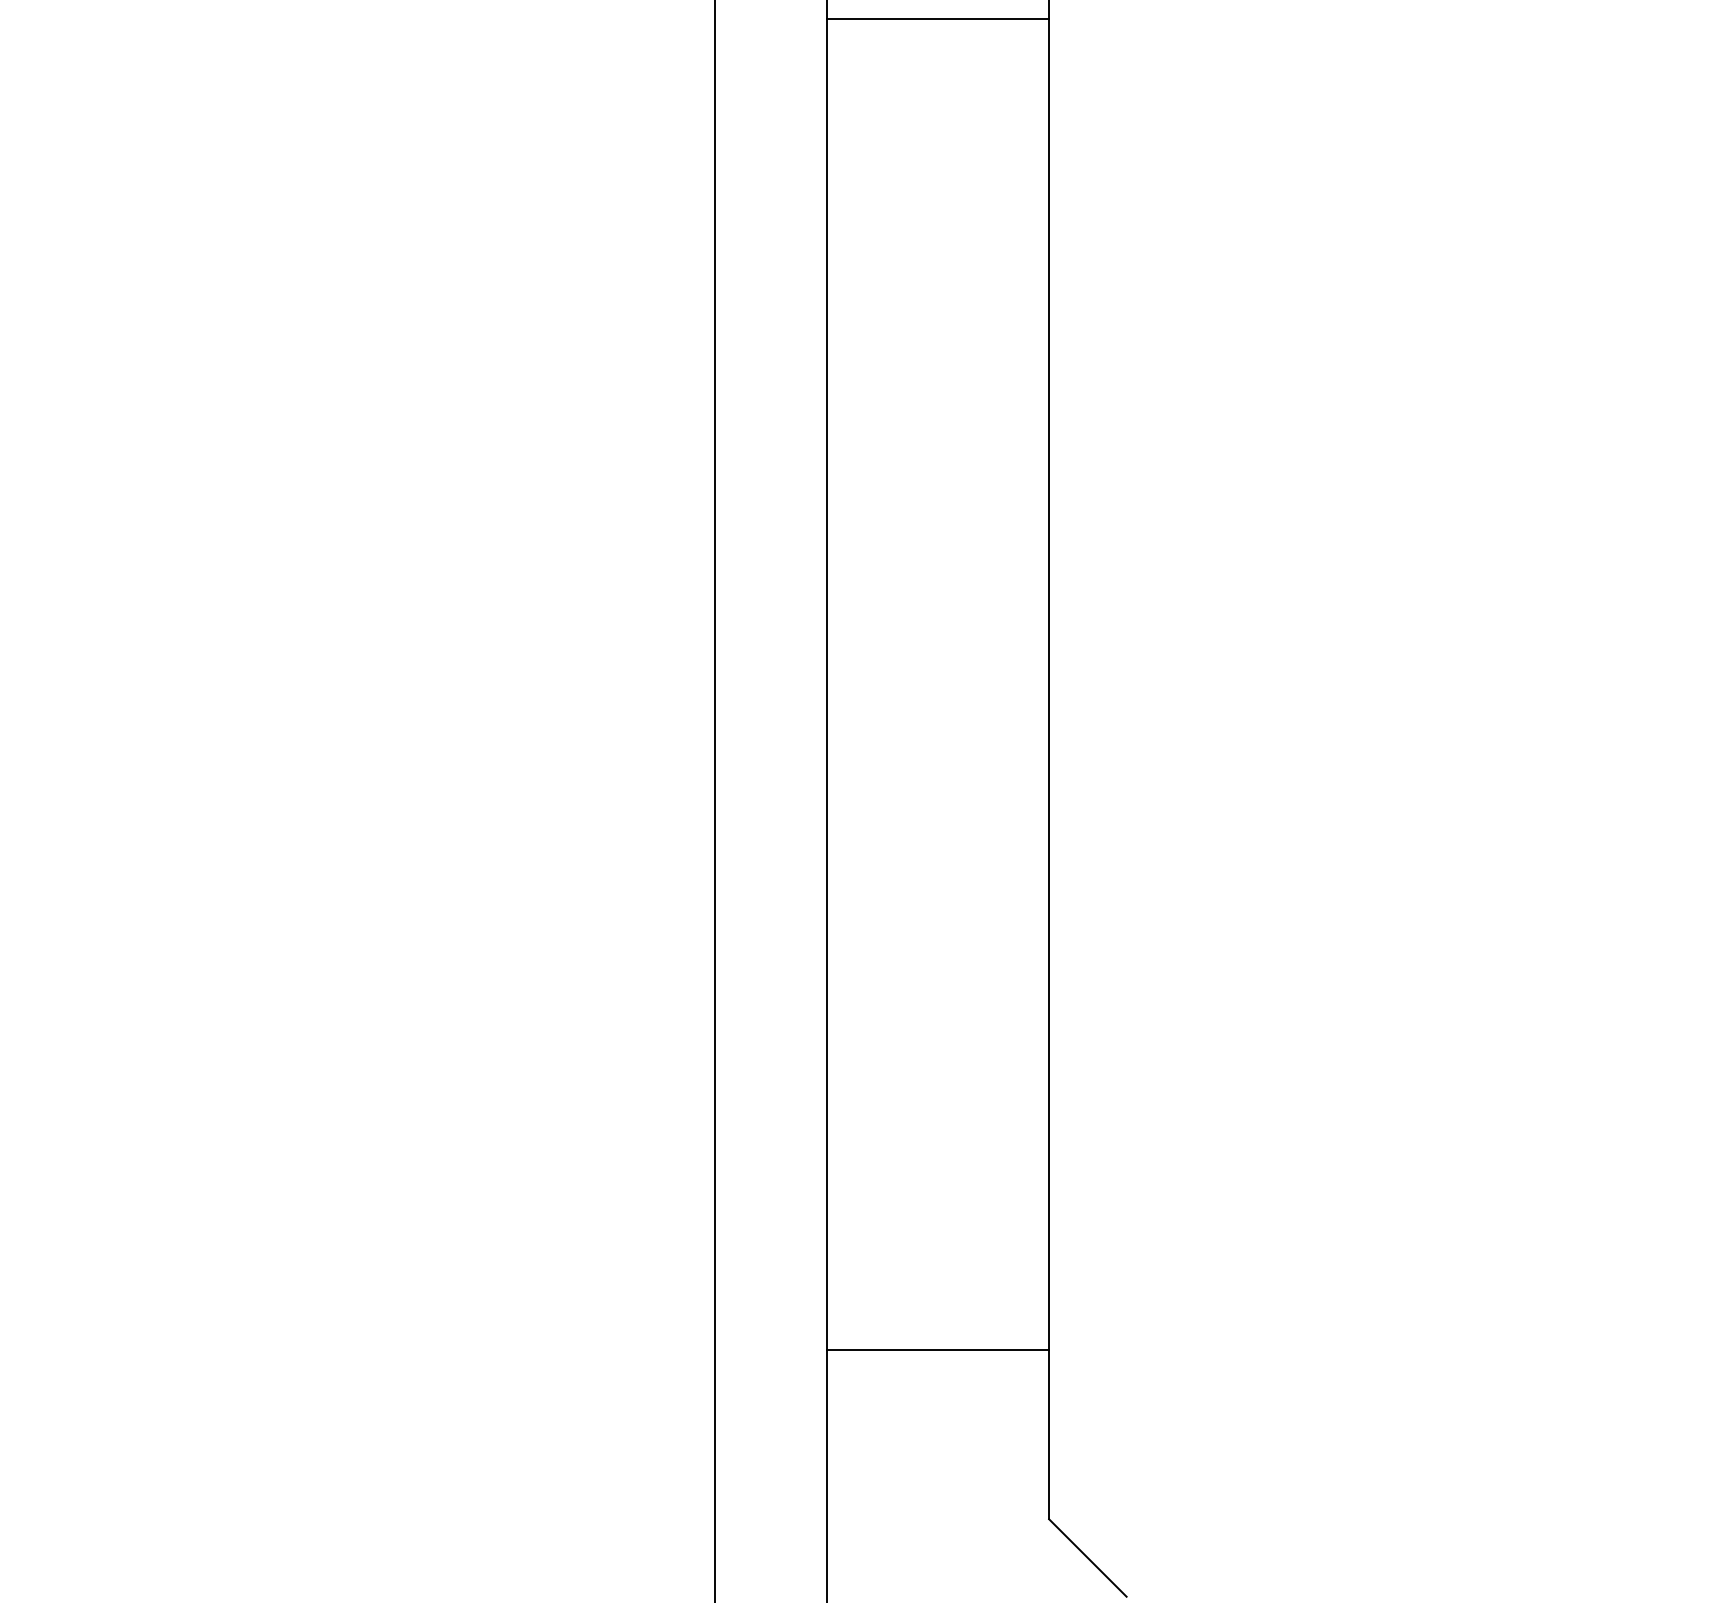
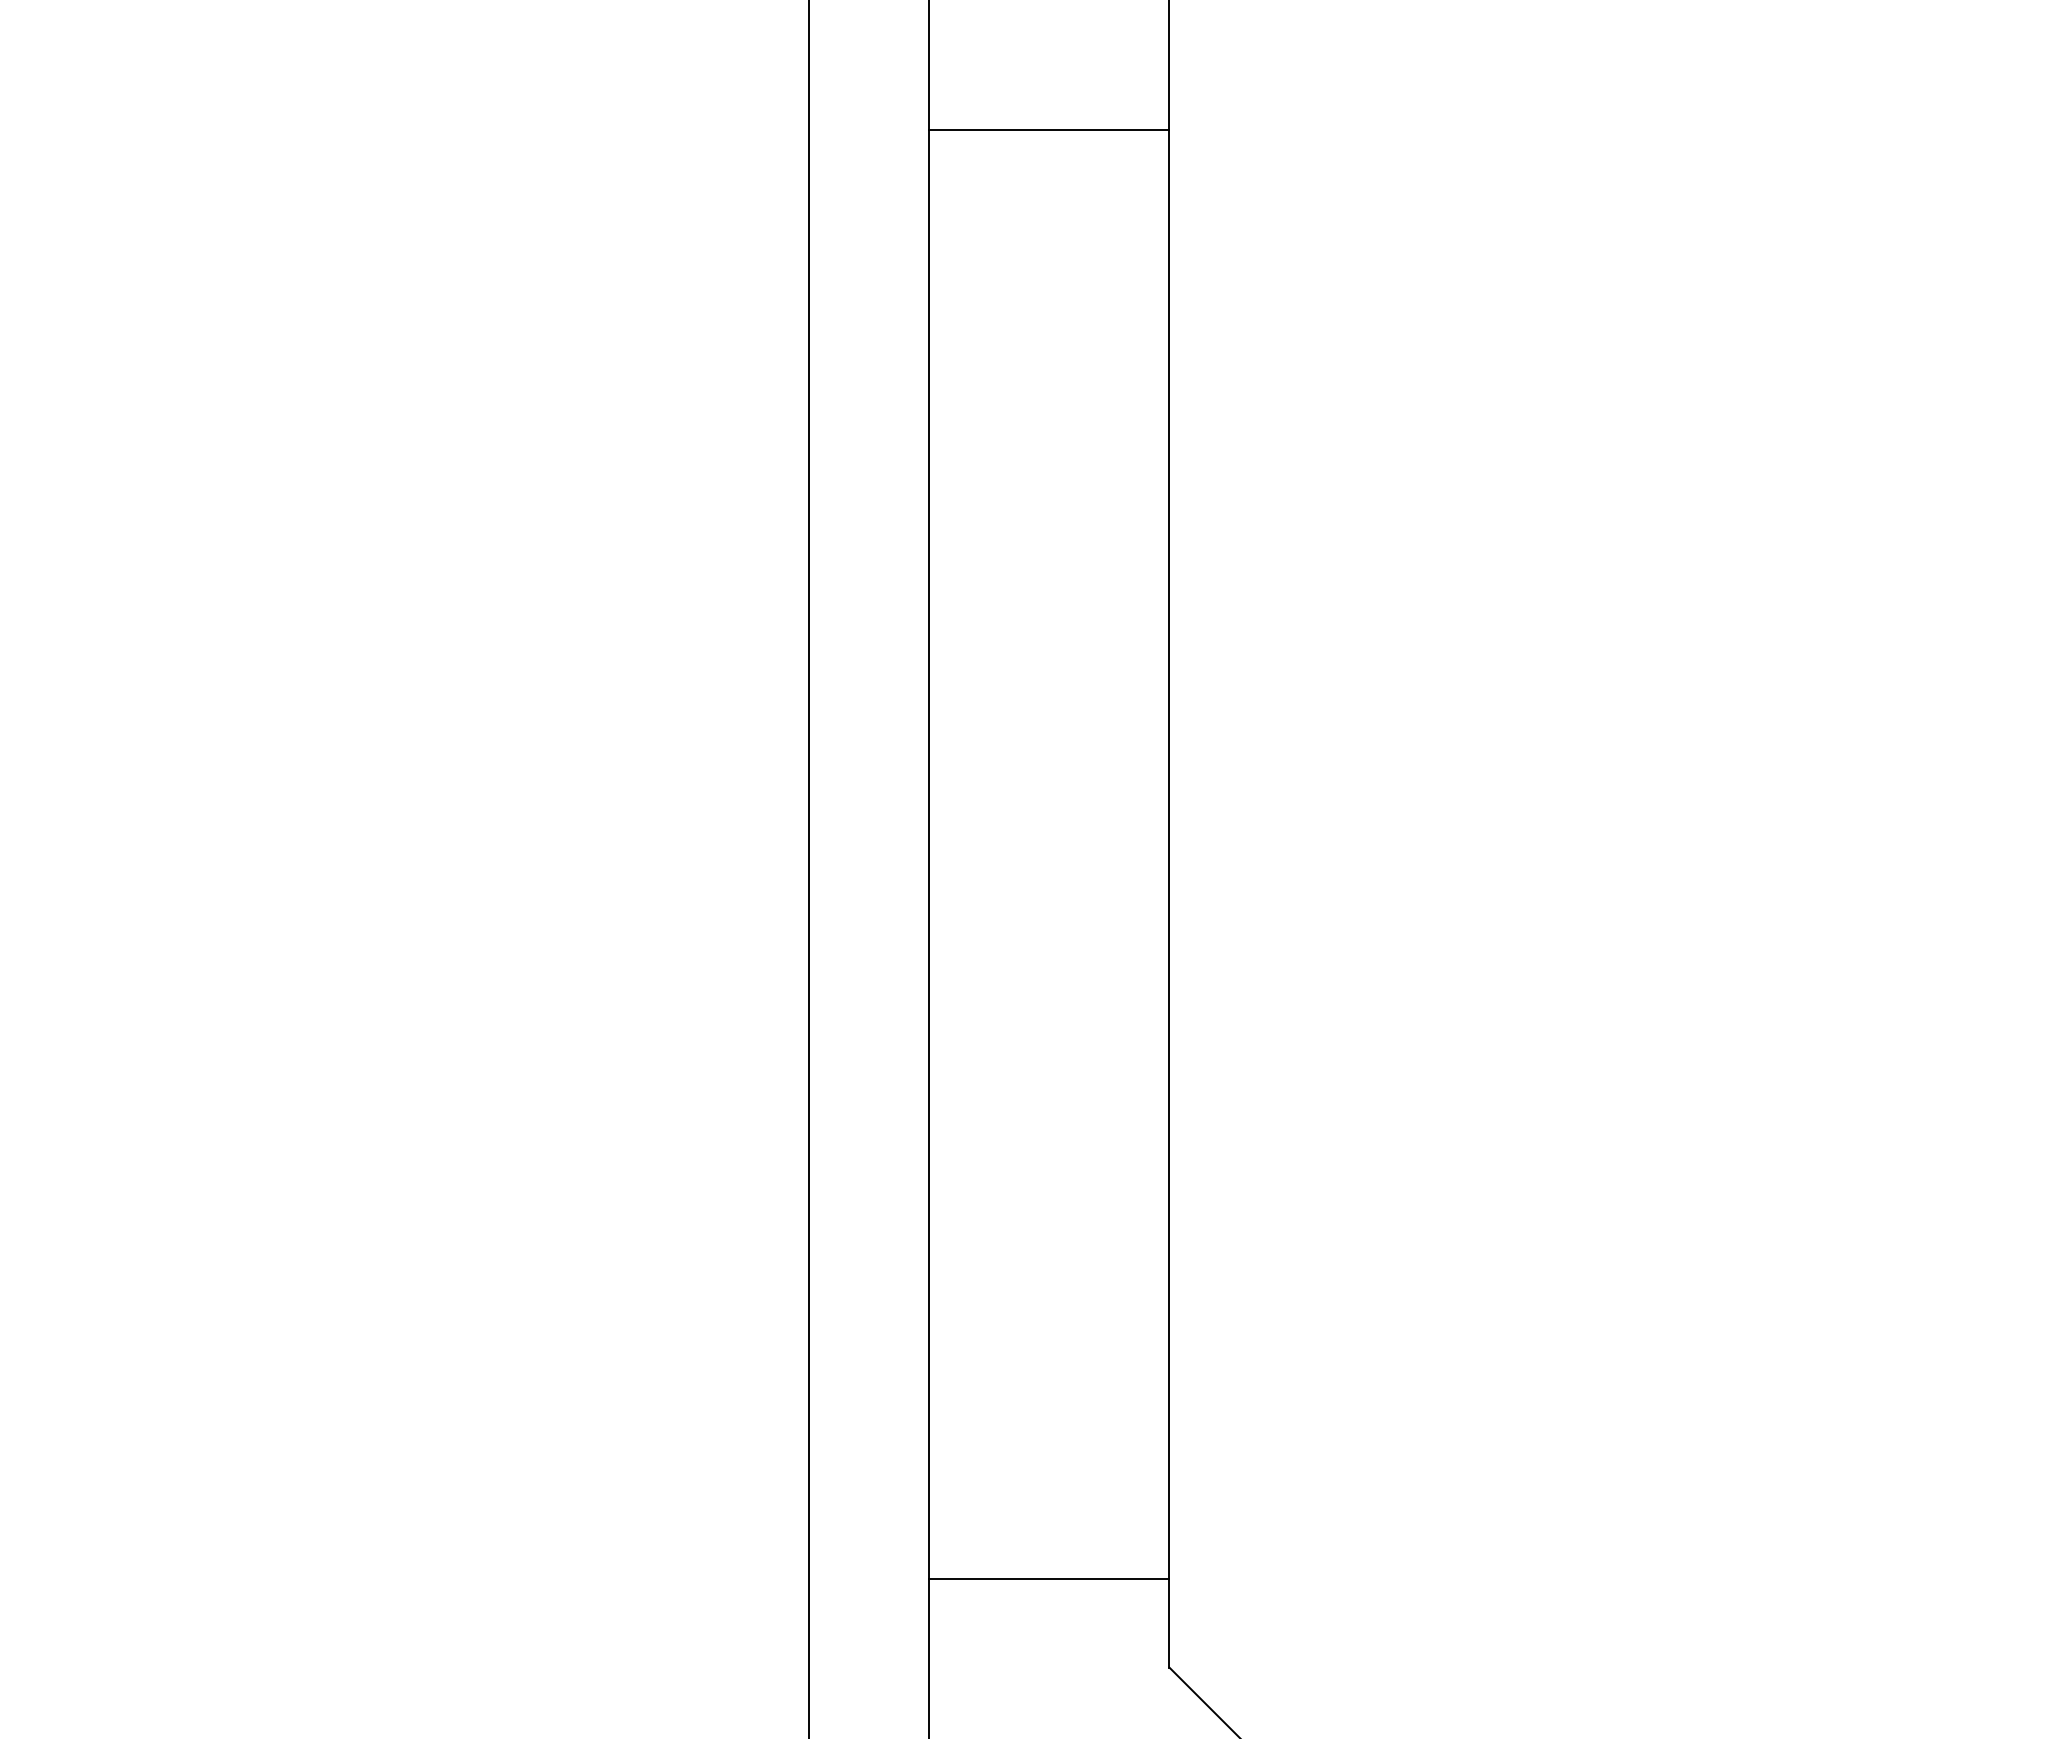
line: (937, 18) -> (1048, 129), moved
line: (937, 1349) -> (1048, 1578), moved

